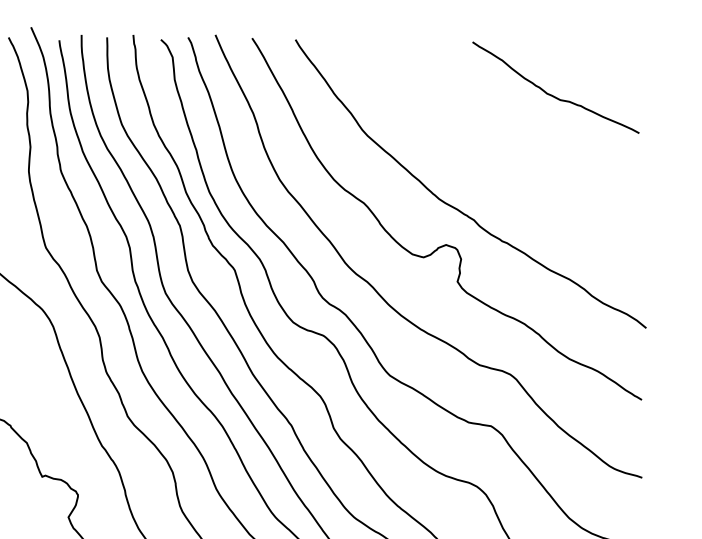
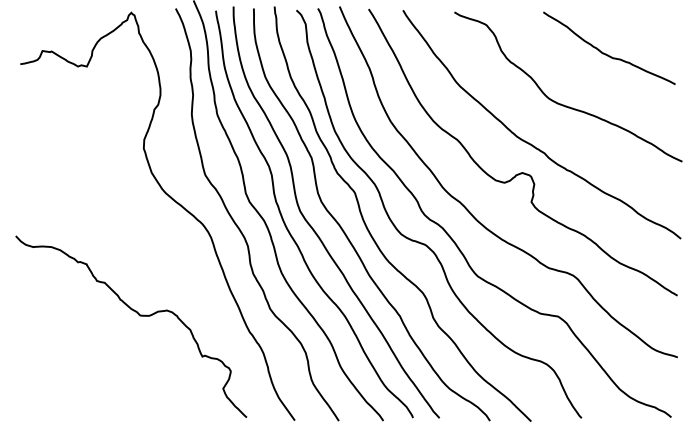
curve: (495, 157) -> (561, 103), added

